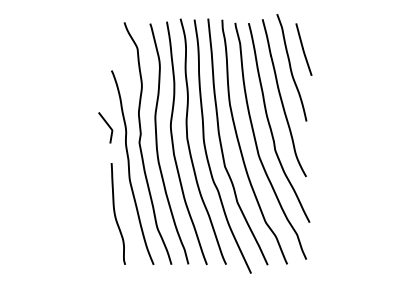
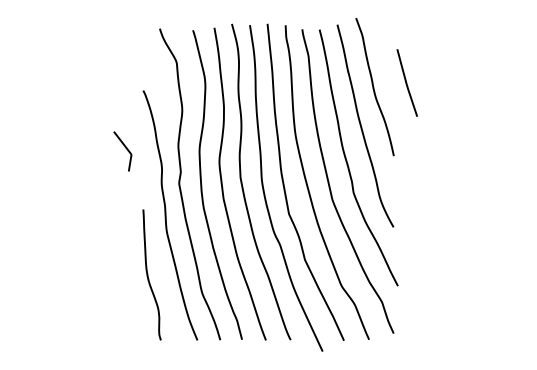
line: (303, 49) -> (406, 82), moved
curve: (107, 125) -> (125, 148), moved

